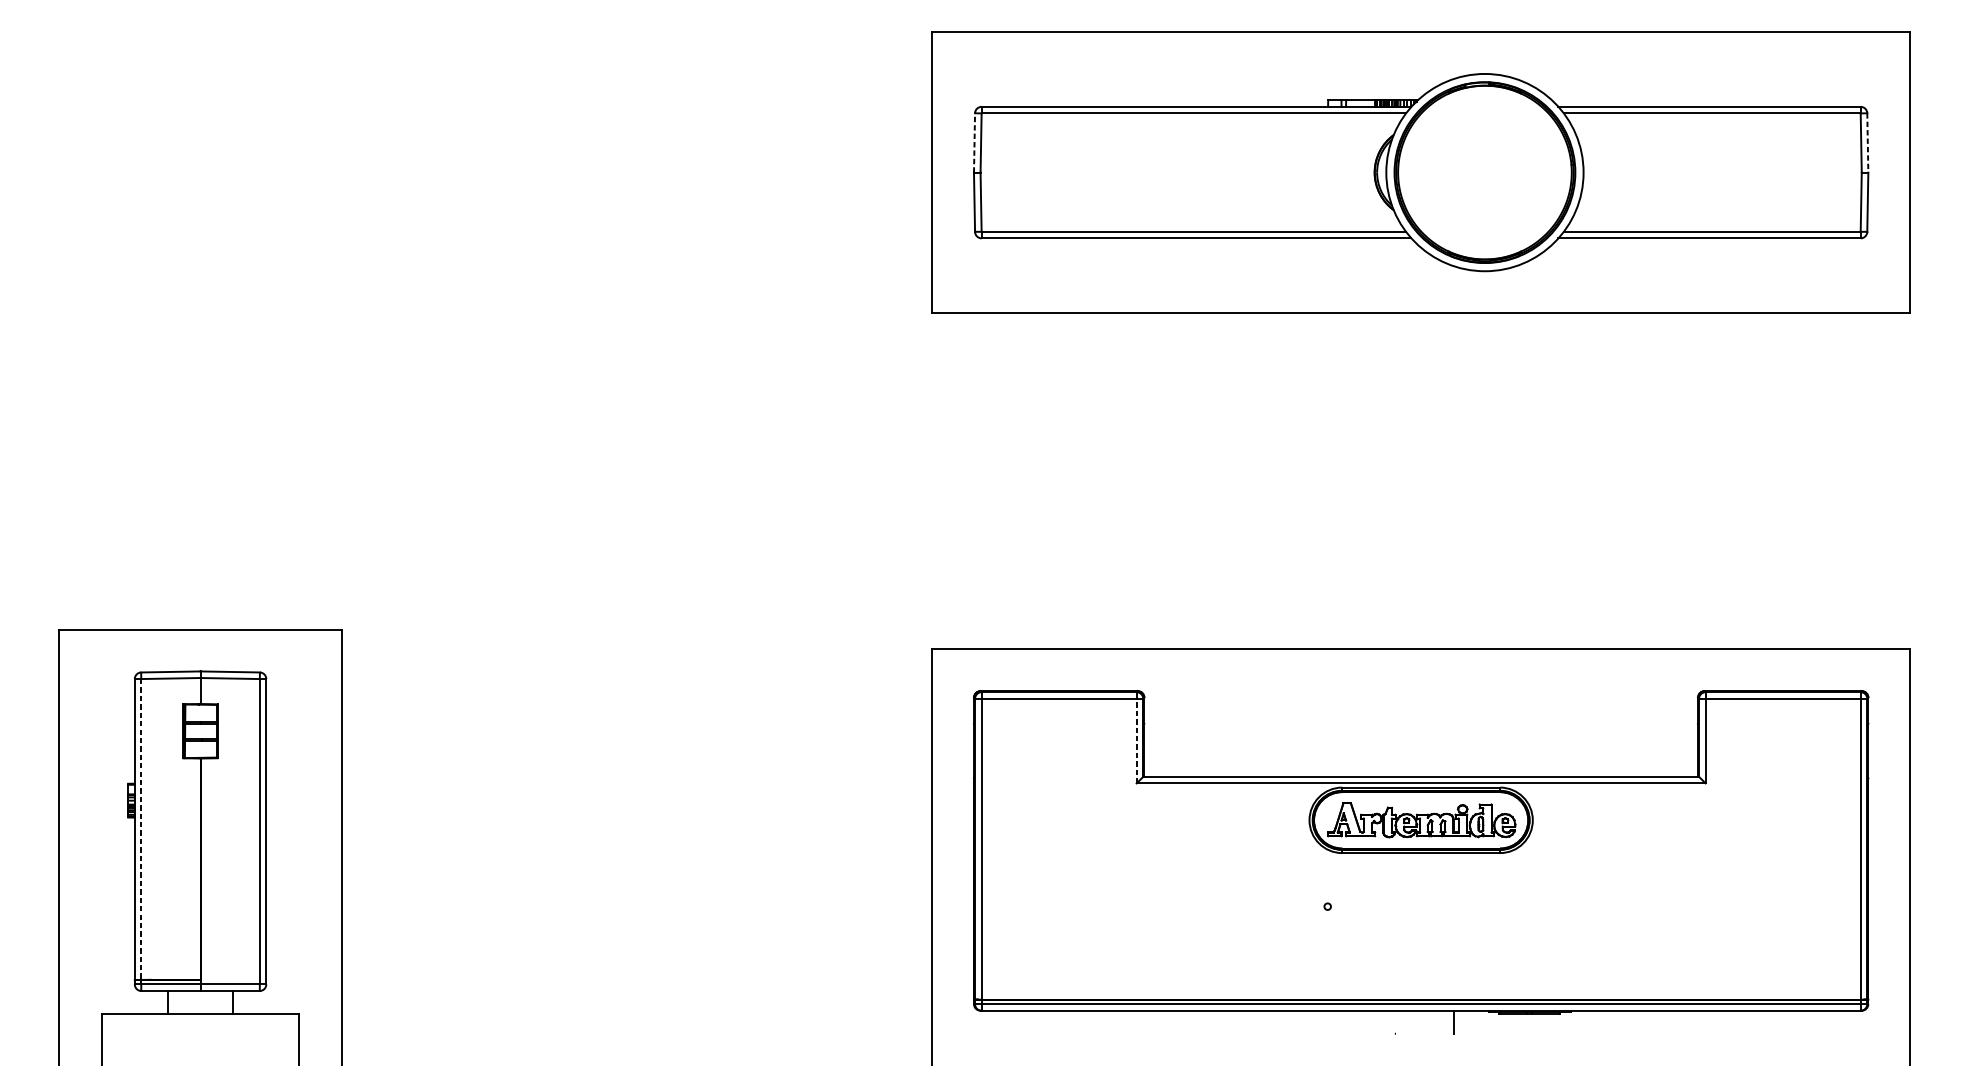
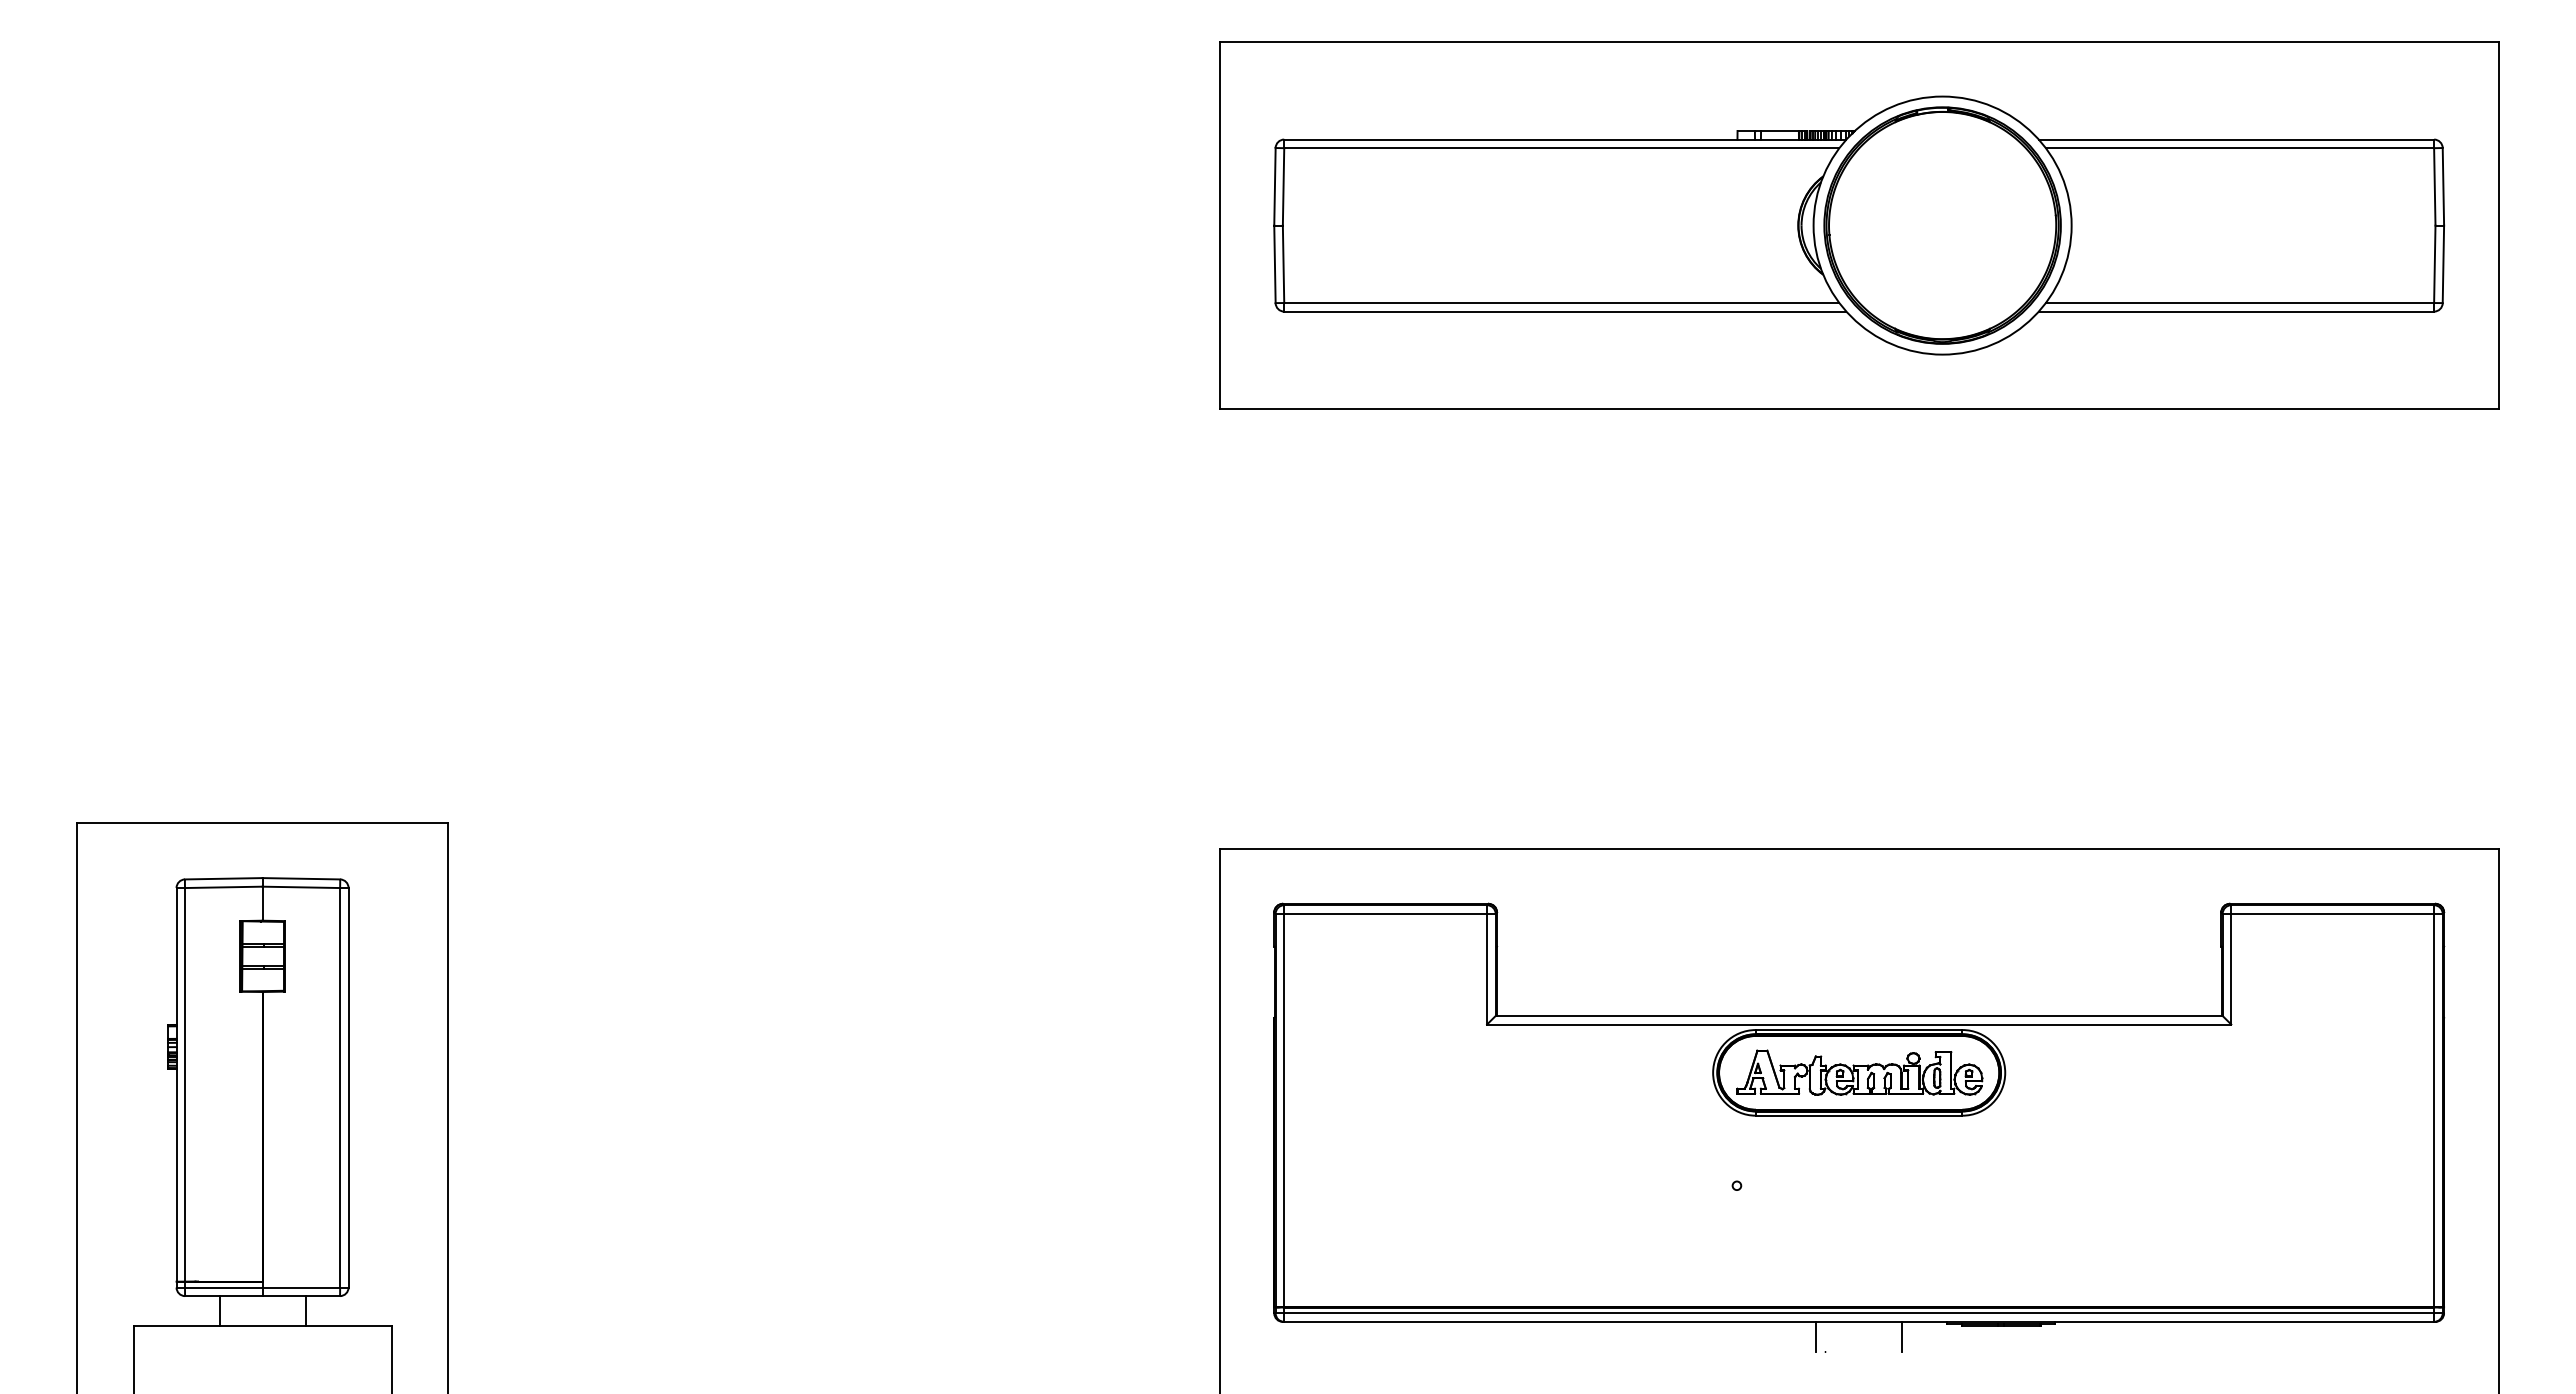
line: (974, 142) -> (1274, 186), dashed -> solid
line: (1867, 142) -> (2443, 186), dashed -> solid
line: (1137, 740) -> (1487, 968), dashed -> solid
line: (141, 829) -> (185, 1084), dashed -> solid
line: (1388, 1021) -> (1816, 1336), added

